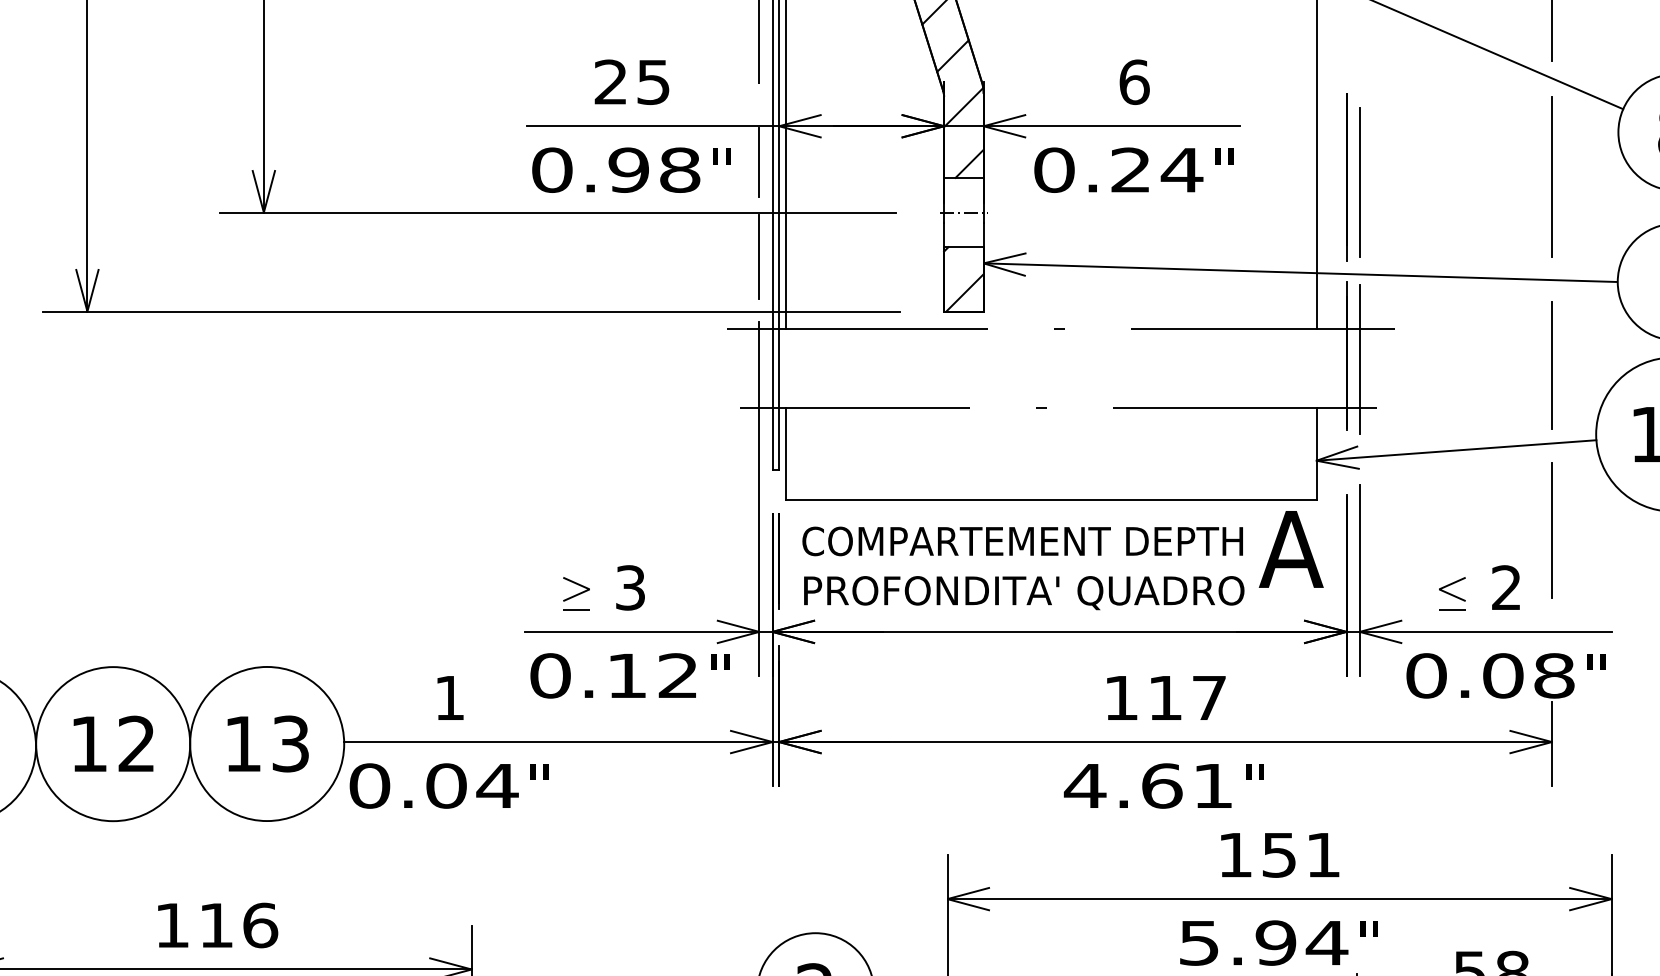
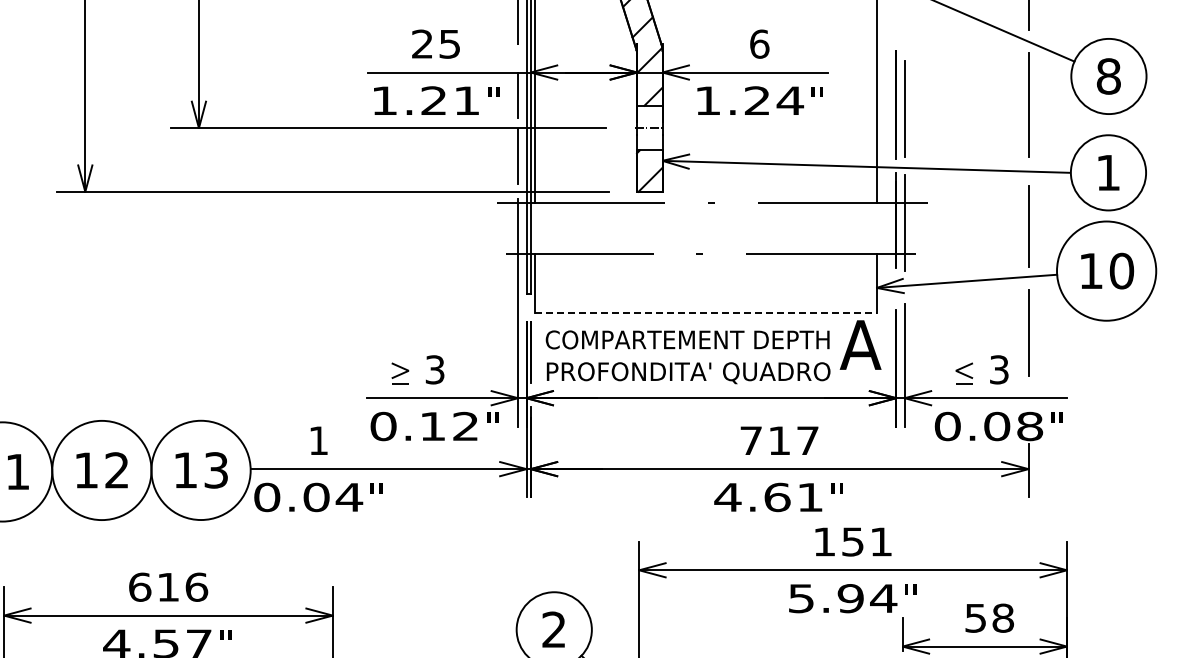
text: (615, 169) -> (425, 100), 0.98 -> 1.21
text: (1055, 169) -> (708, 100), 0.24 -> 1.24
line: (1051, 500) -> (706, 313), solid -> dashed
text: (1506, 587) -> (999, 369), 2 -> 3
text: (1120, 697) -> (750, 440), 117 -> 717
text: (173, 924) -> (140, 586), 116 -> 616

